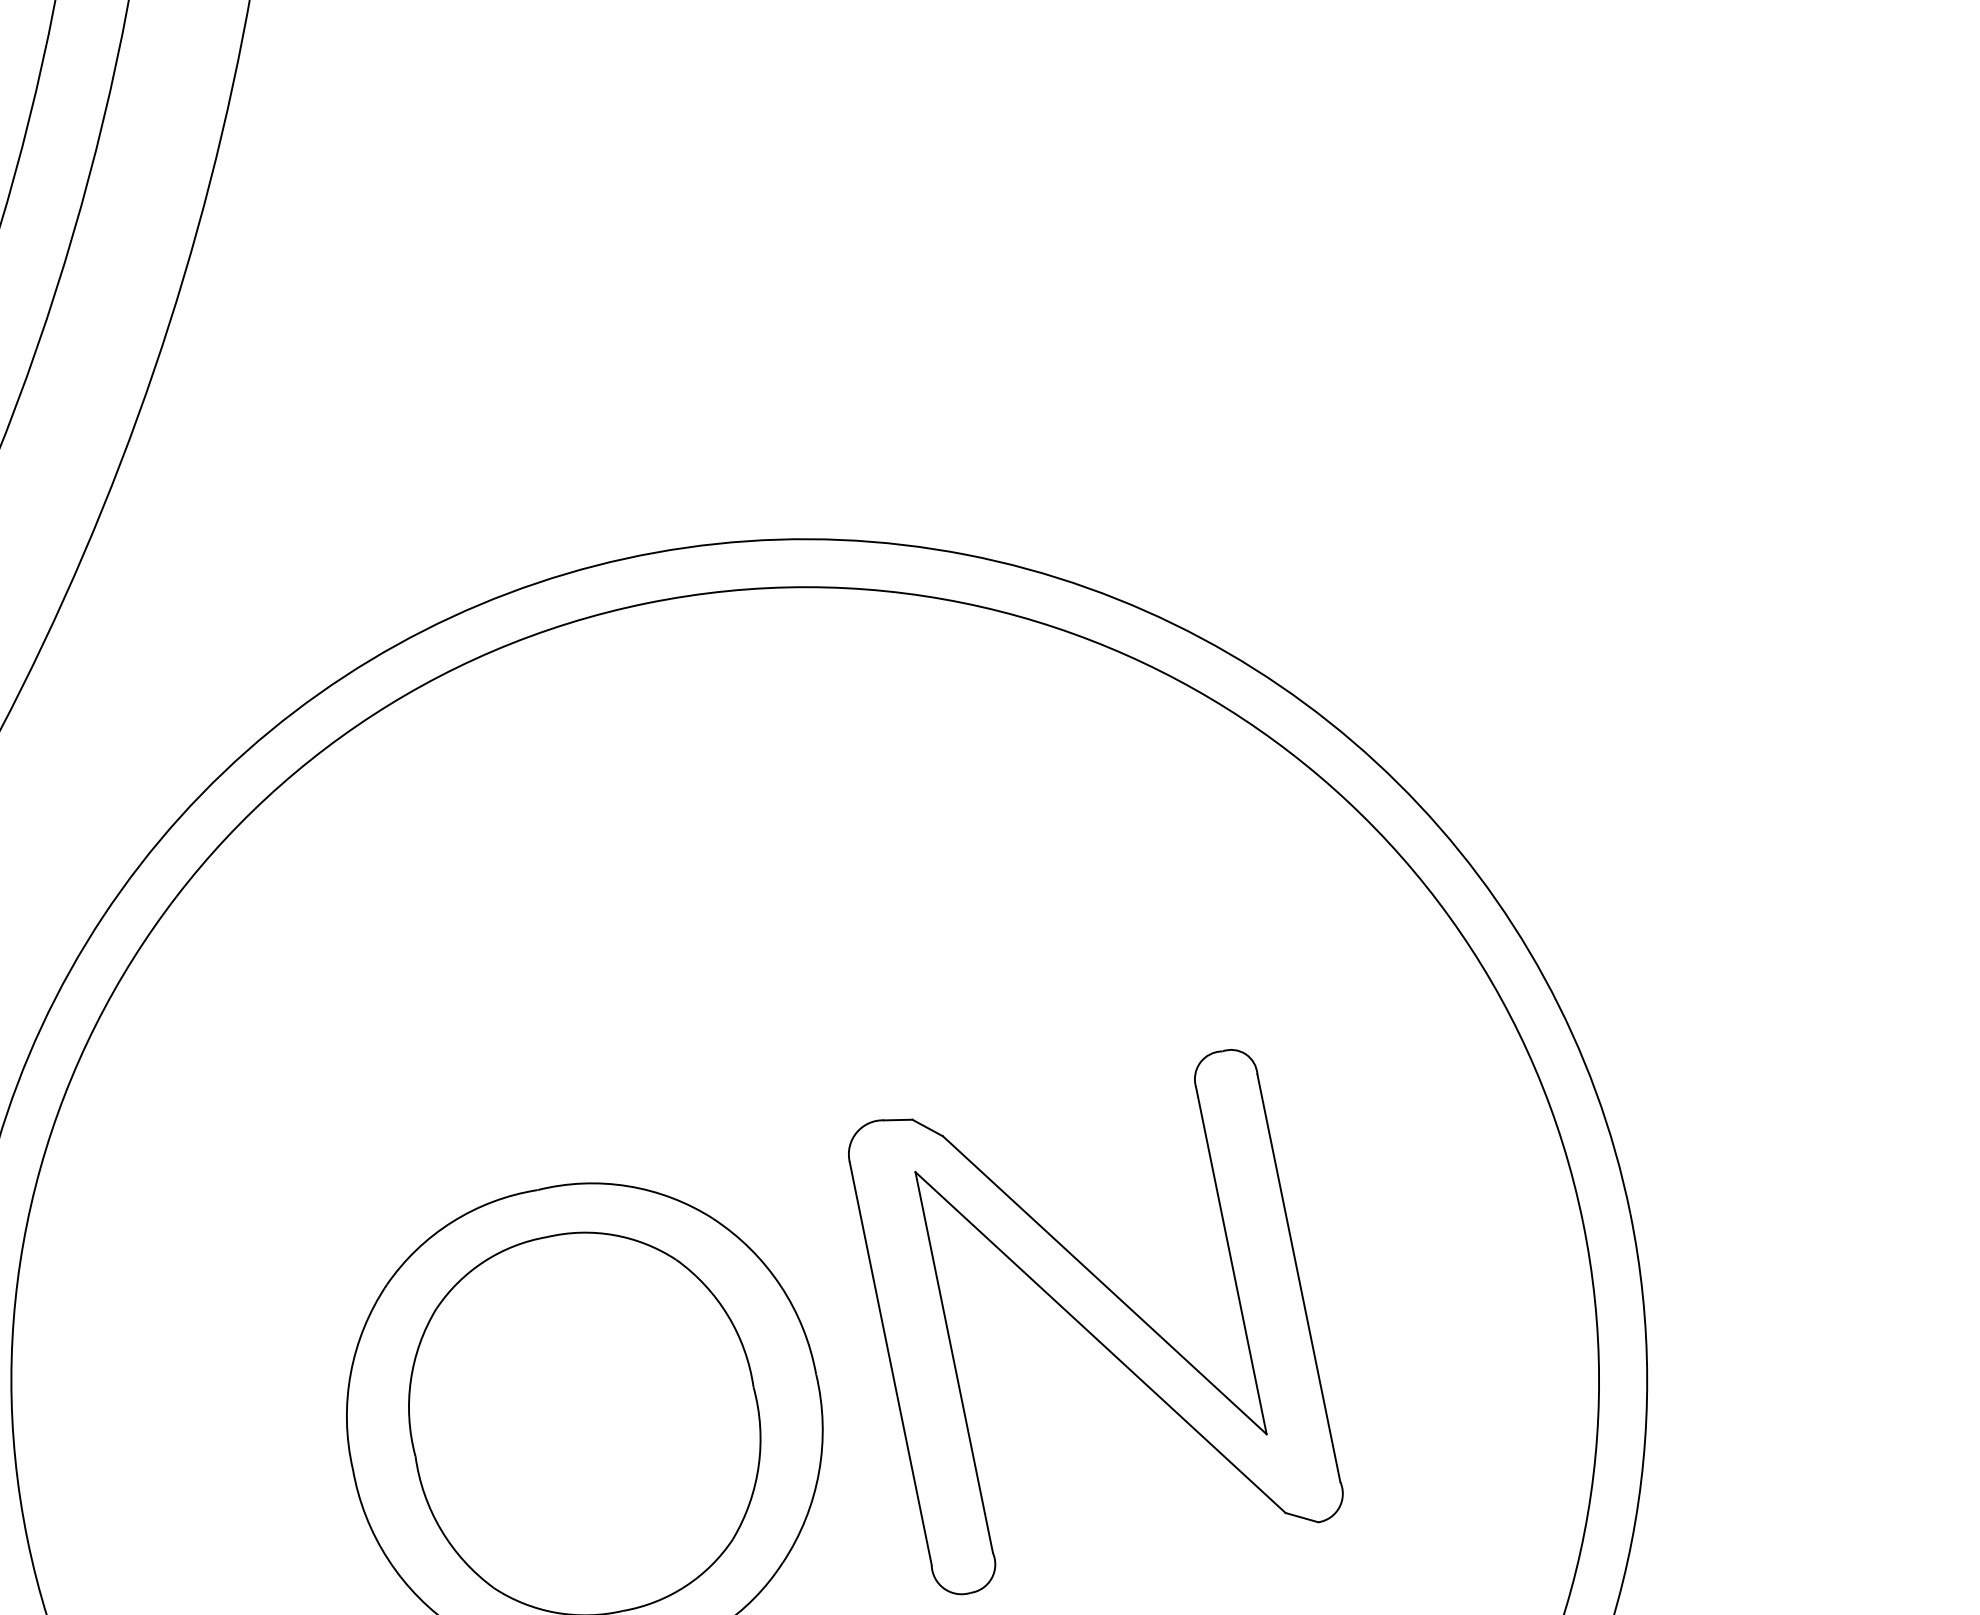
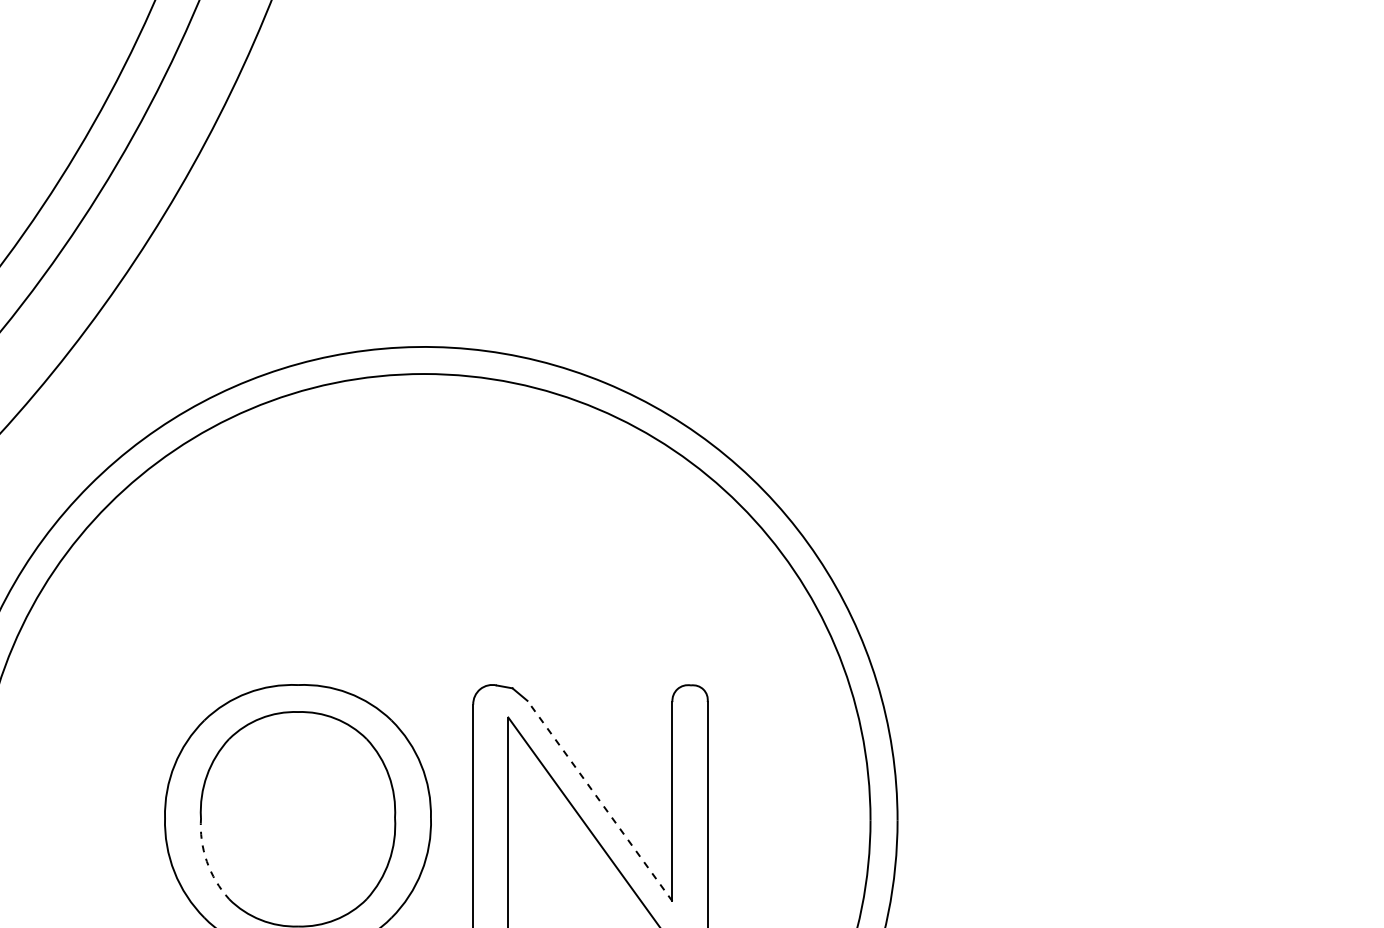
line: (1104, 1286) -> (599, 801), solid -> dashed
arc: (440, 1530) -> (206, 861), solid -> dashed

